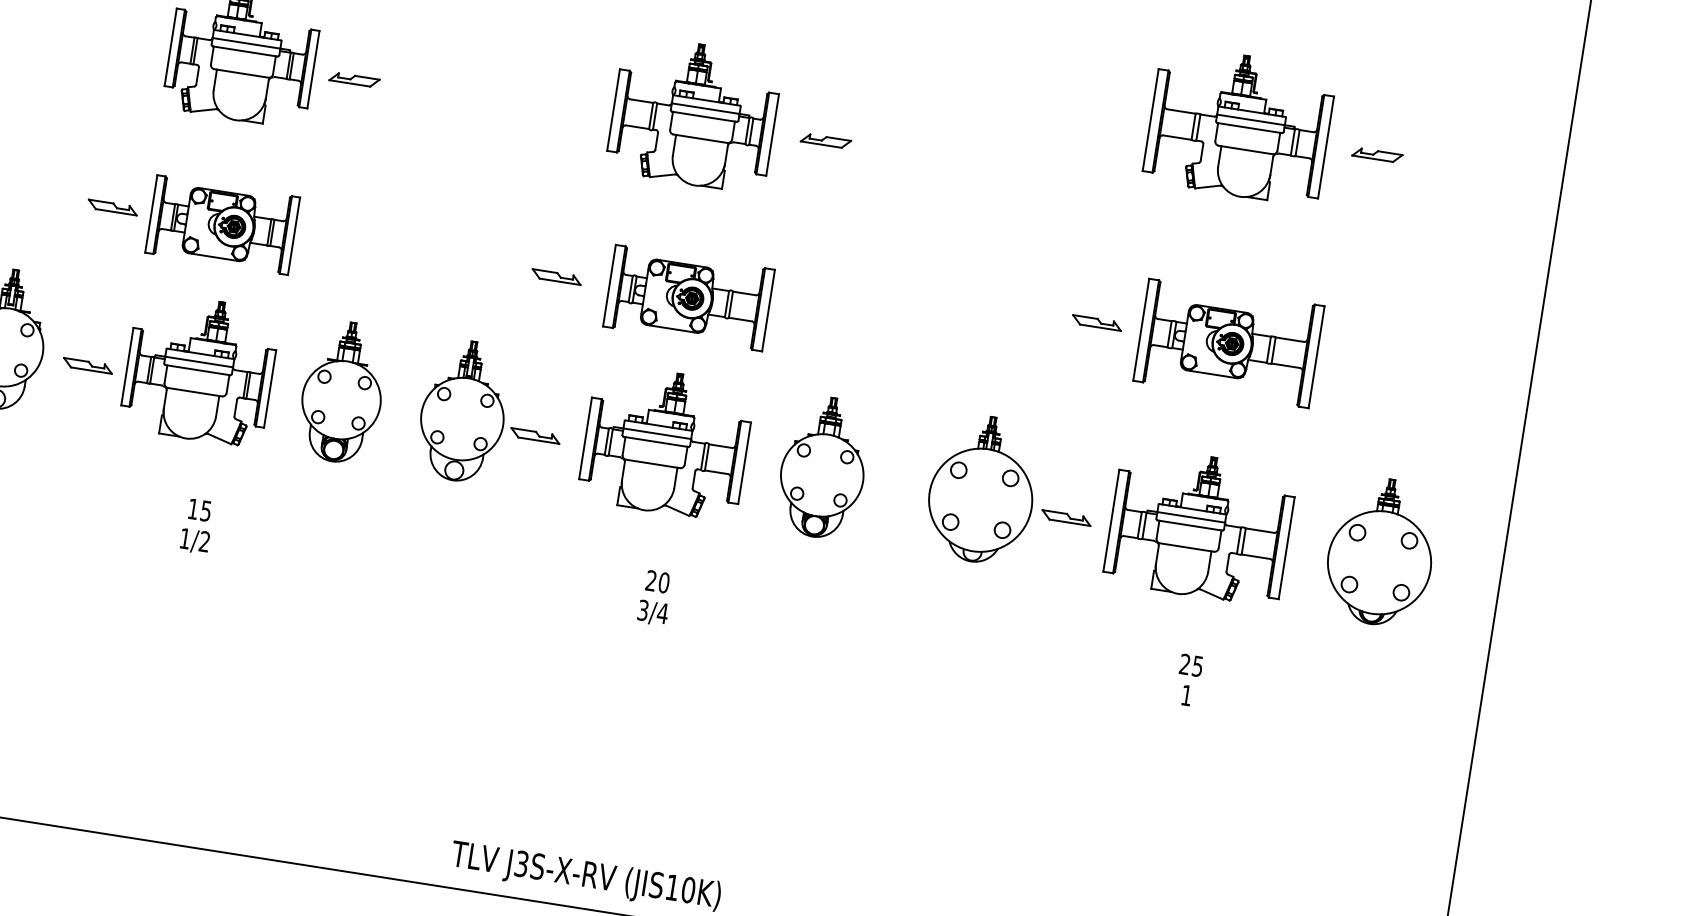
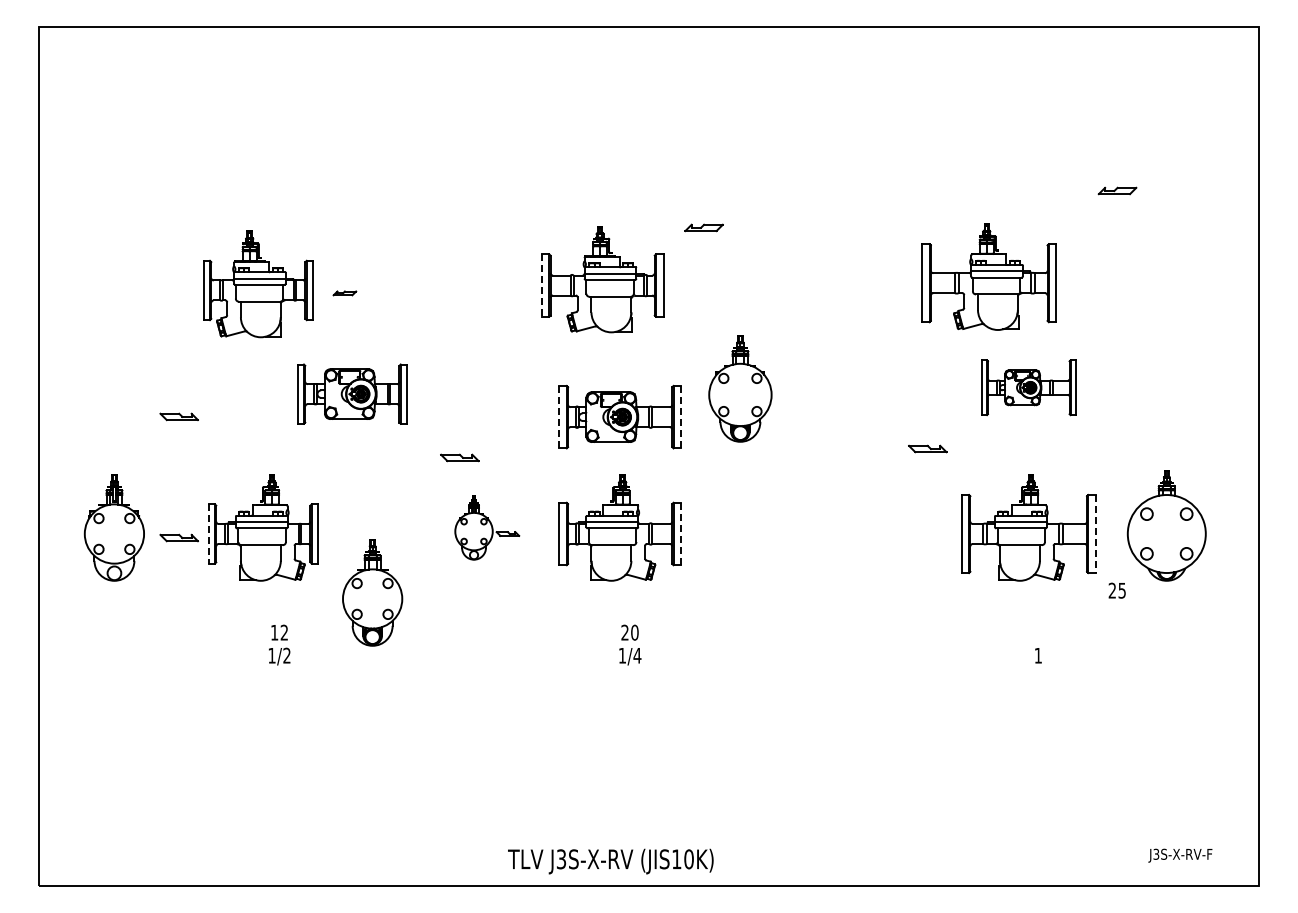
part: (354, 80) -> (344, 293), size x0.6
line: (612, 111) -> (541, 286), solid -> dashed
part: (1238, 124) -> (988, 276), moved
part: (825, 140) -> (703, 227), moved
part: (1377, 154) -> (1117, 190), moved
part: (222, 224) -> (352, 393), moved
part: (556, 276) -> (459, 457), moved
line: (609, 286) -> (559, 417), solid -> dashed
line: (769, 311) -> (681, 417), solid -> dashed
part: (1096, 322) -> (927, 448), moved
part: (1228, 342) -> (1028, 387), size x0.7
line: (126, 367) -> (208, 534), solid -> dashed
part: (342, 391) -> (372, 592), moved
part: (493, 415) -> (487, 527), size x0.6
line: (745, 464) -> (681, 534), solid -> dashed
part: (823, 466) -> (740, 388), moved
part: (1012, 493) -> (884, 525), removed
text: (204, 510) -> (283, 632), 15 -> 12
line: (1286, 548) -> (1095, 534), solid -> dashed
text: (643, 610) -> (622, 655), 3/4 -> 1/4
text: (1190, 664) -> (1116, 590), moved

